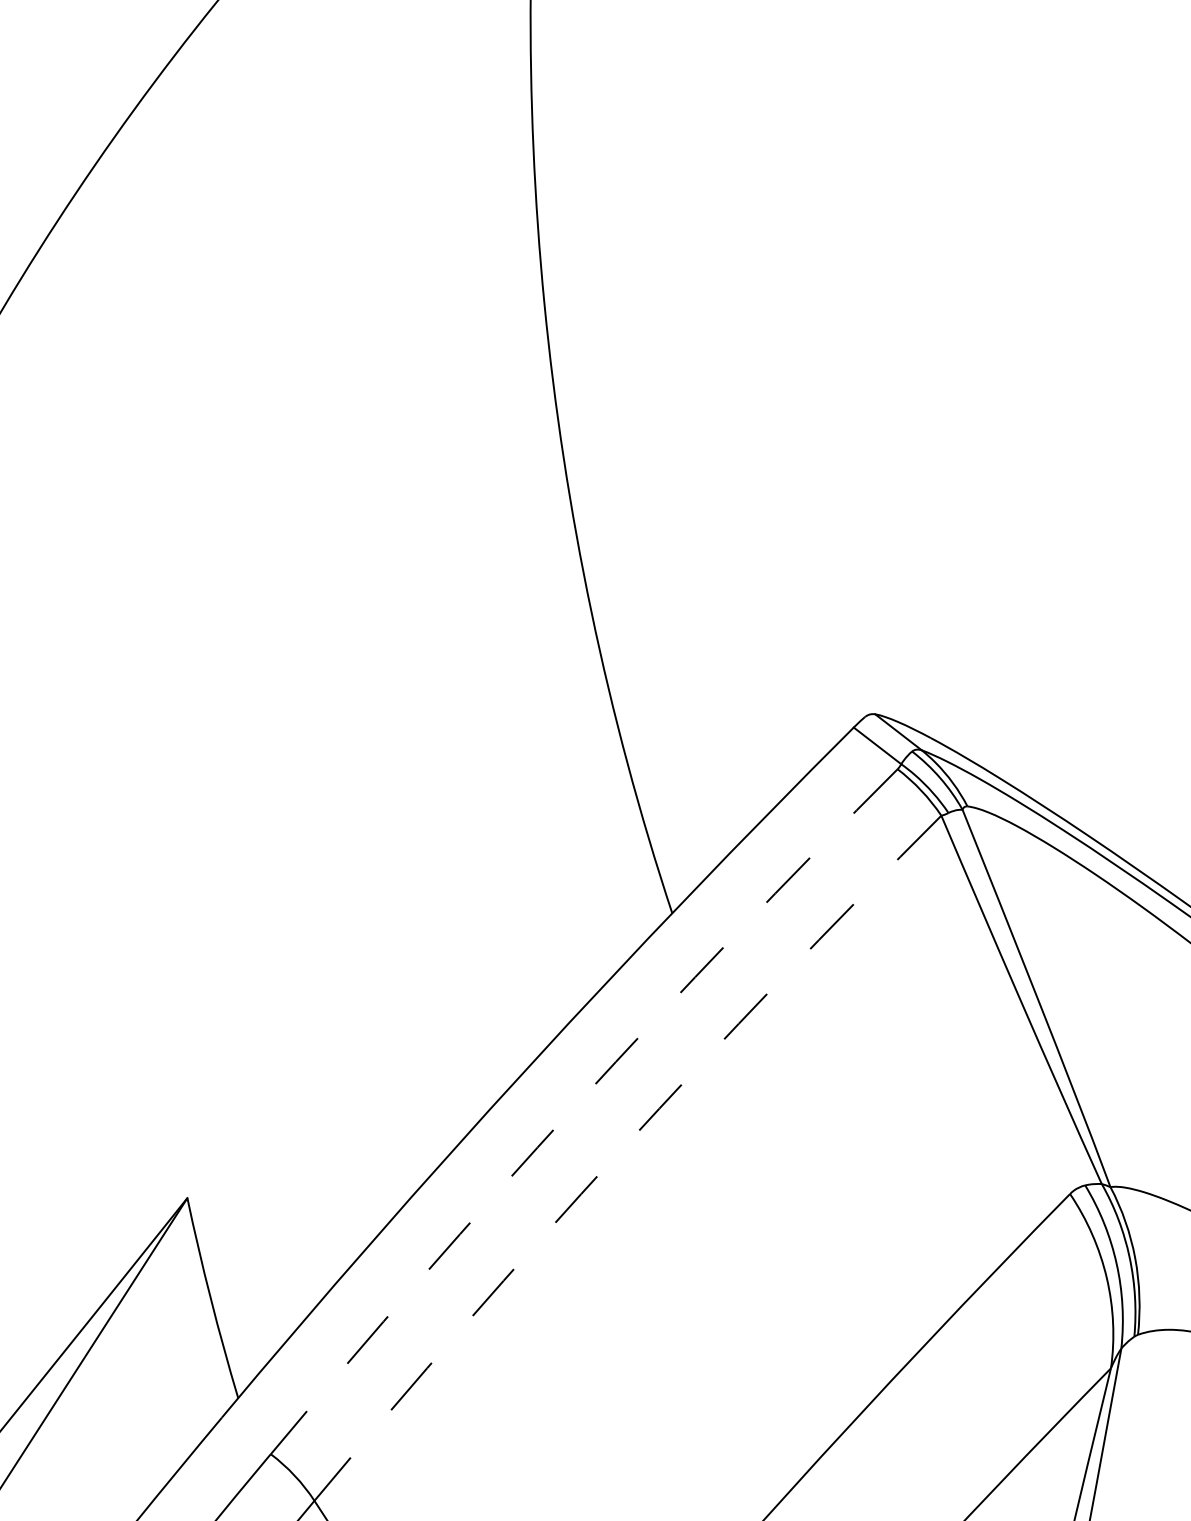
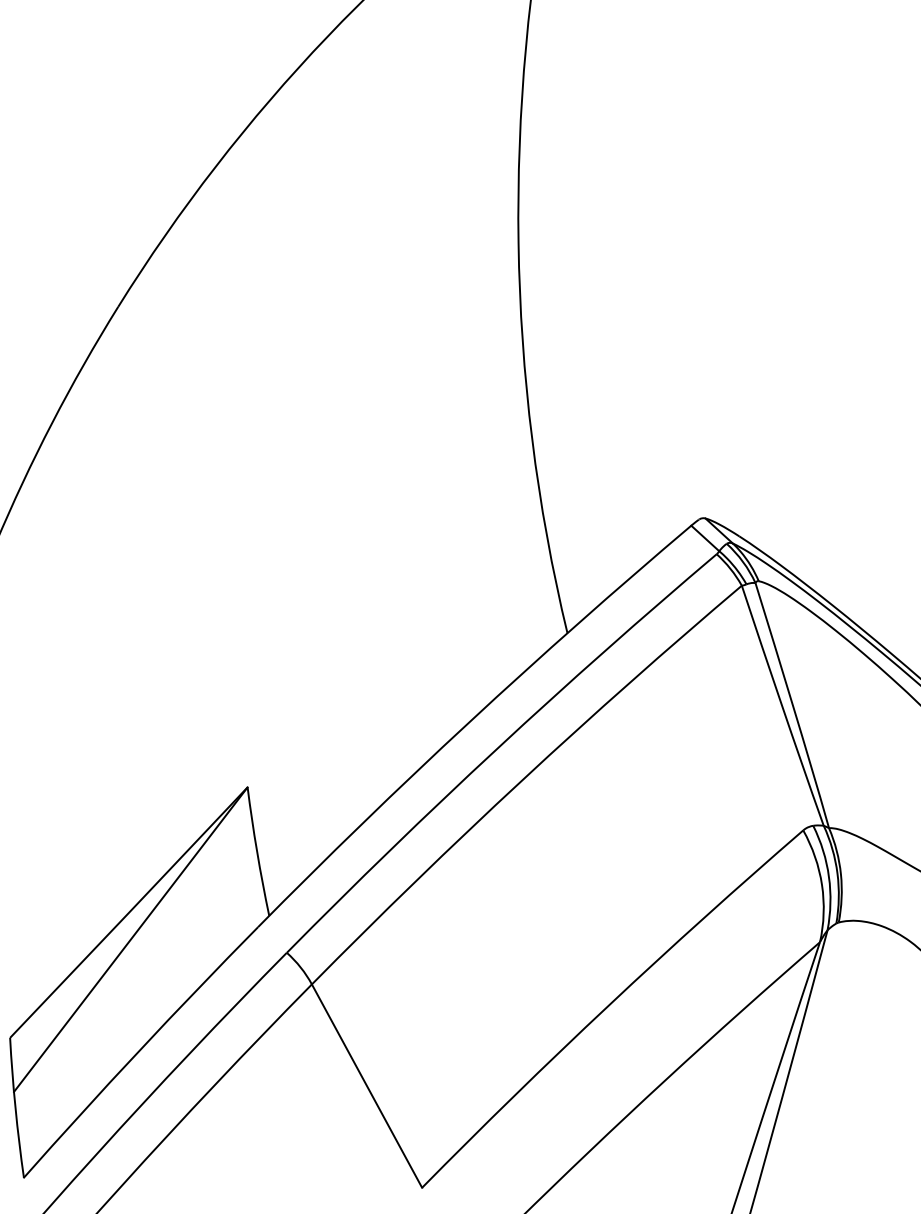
arc: (576, 1104) -> (497, 748), dashed -> solid
arc: (620, 1151) -> (522, 780), dashed -> solid

